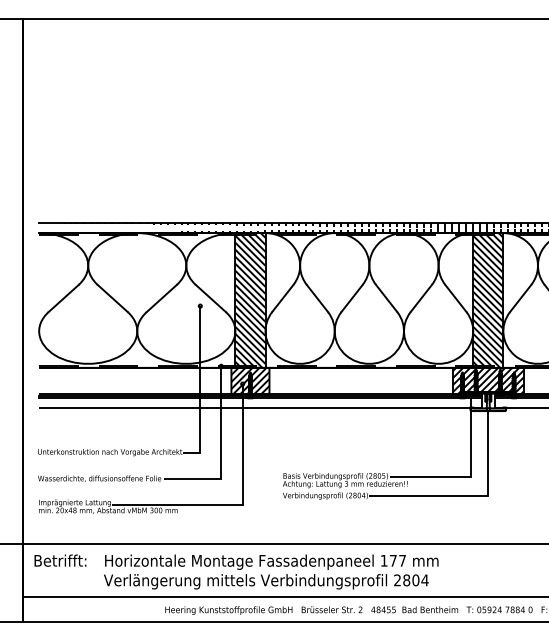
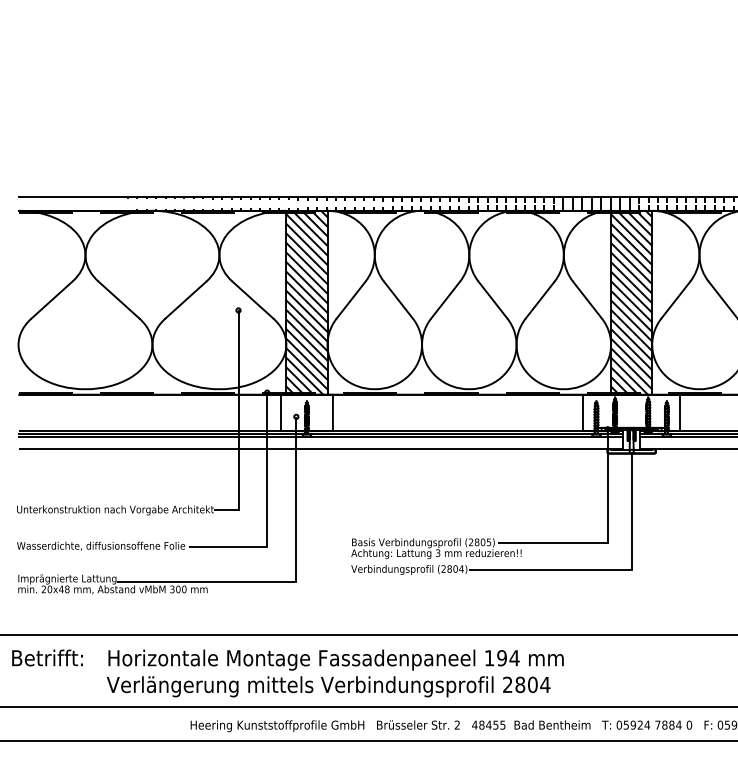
hatch: (250, 380) -> (307, 412), removed
hatch: (487, 380) -> (630, 412), removed
text: (397, 560) -> (507, 657), 177 -> 194

